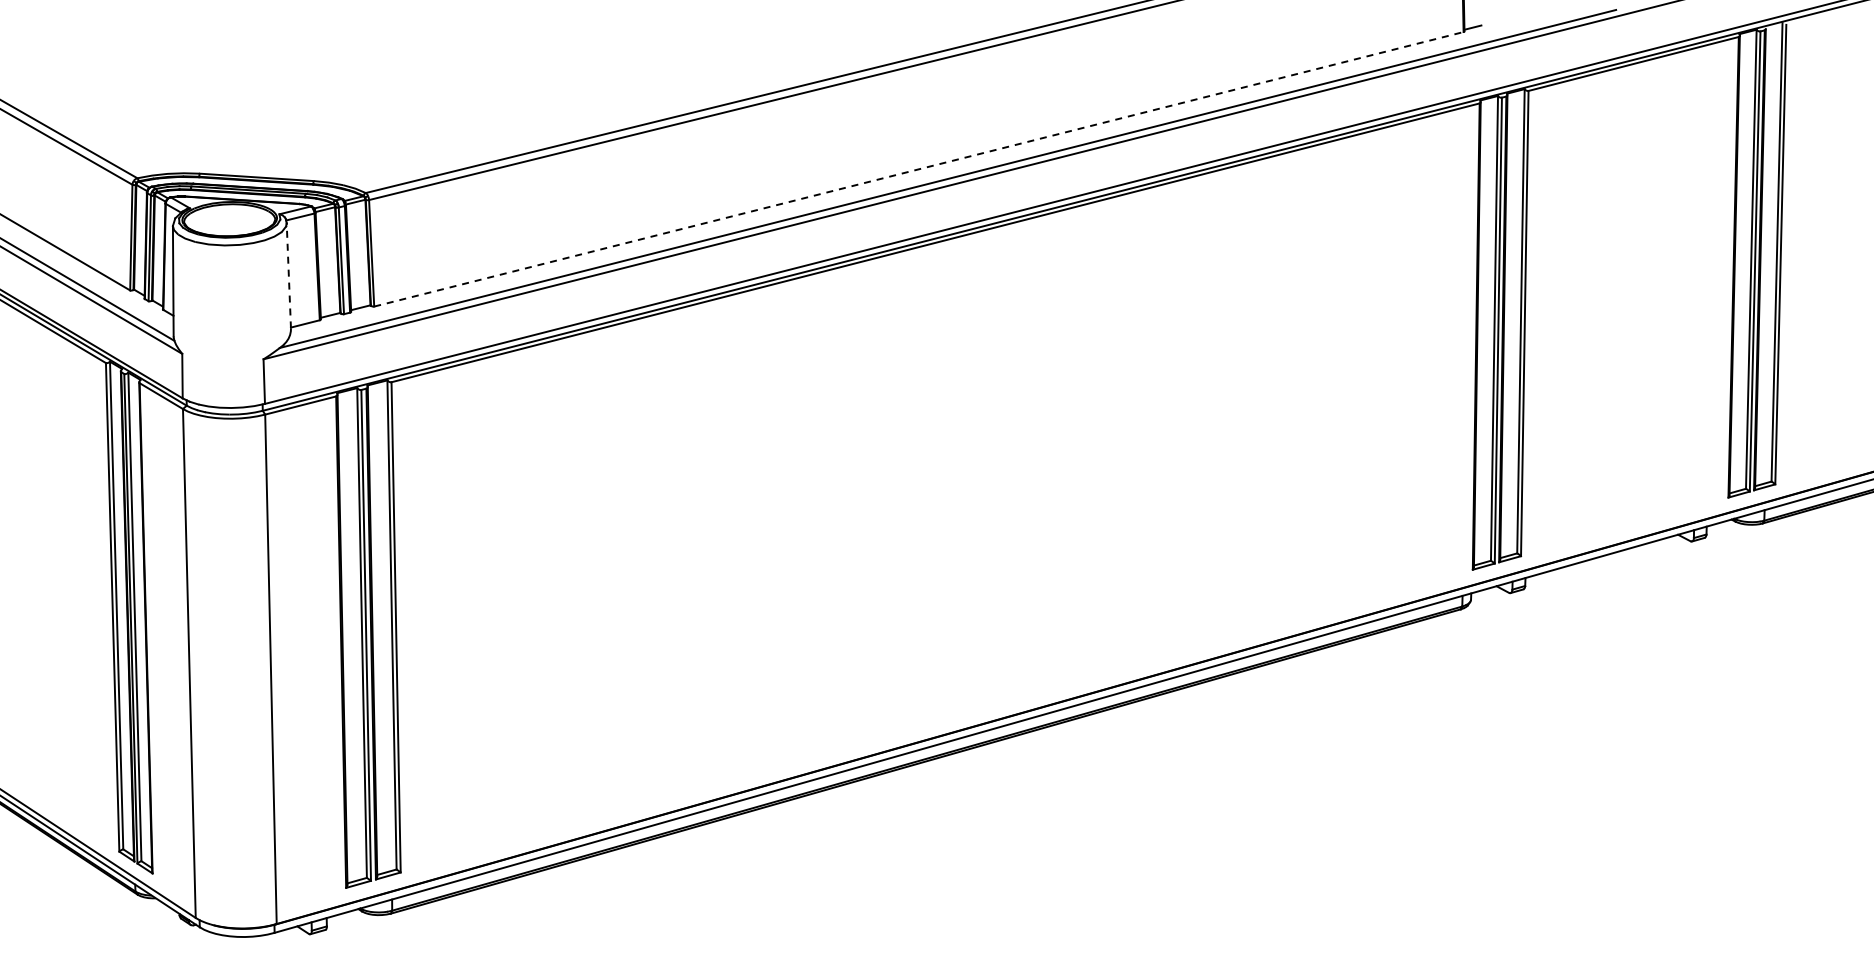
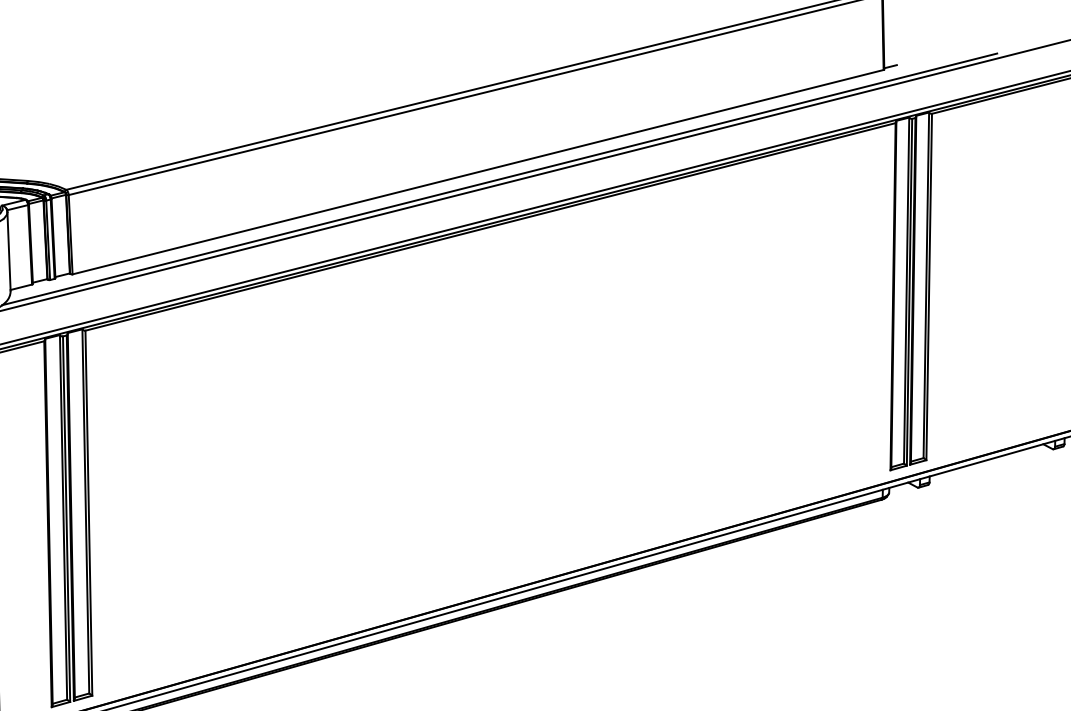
line: (918, 169) -> (477, 172), dashed -> solid
line: (288, 275) -> (8, 251), dashed -> solid

